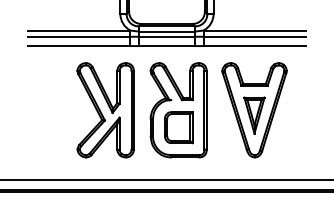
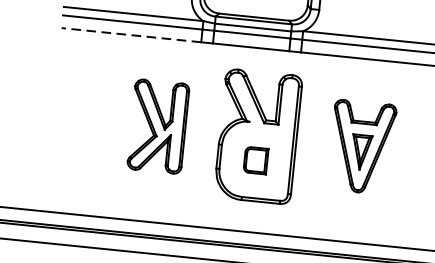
line: (78, 46) -> (130, 35), solid -> dashed
part: (105, 110) -> (158, 126), size x0.7
part: (254, 110) -> (361, 147), size x0.7
part: (178, 127) -> (255, 160), size x0.6

